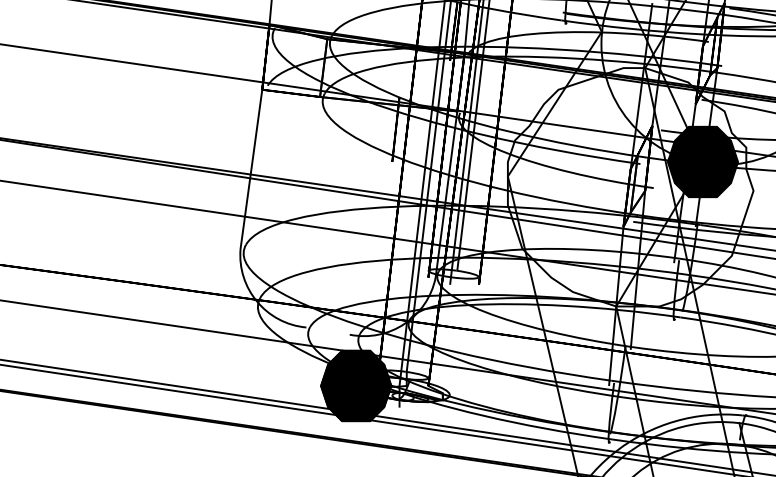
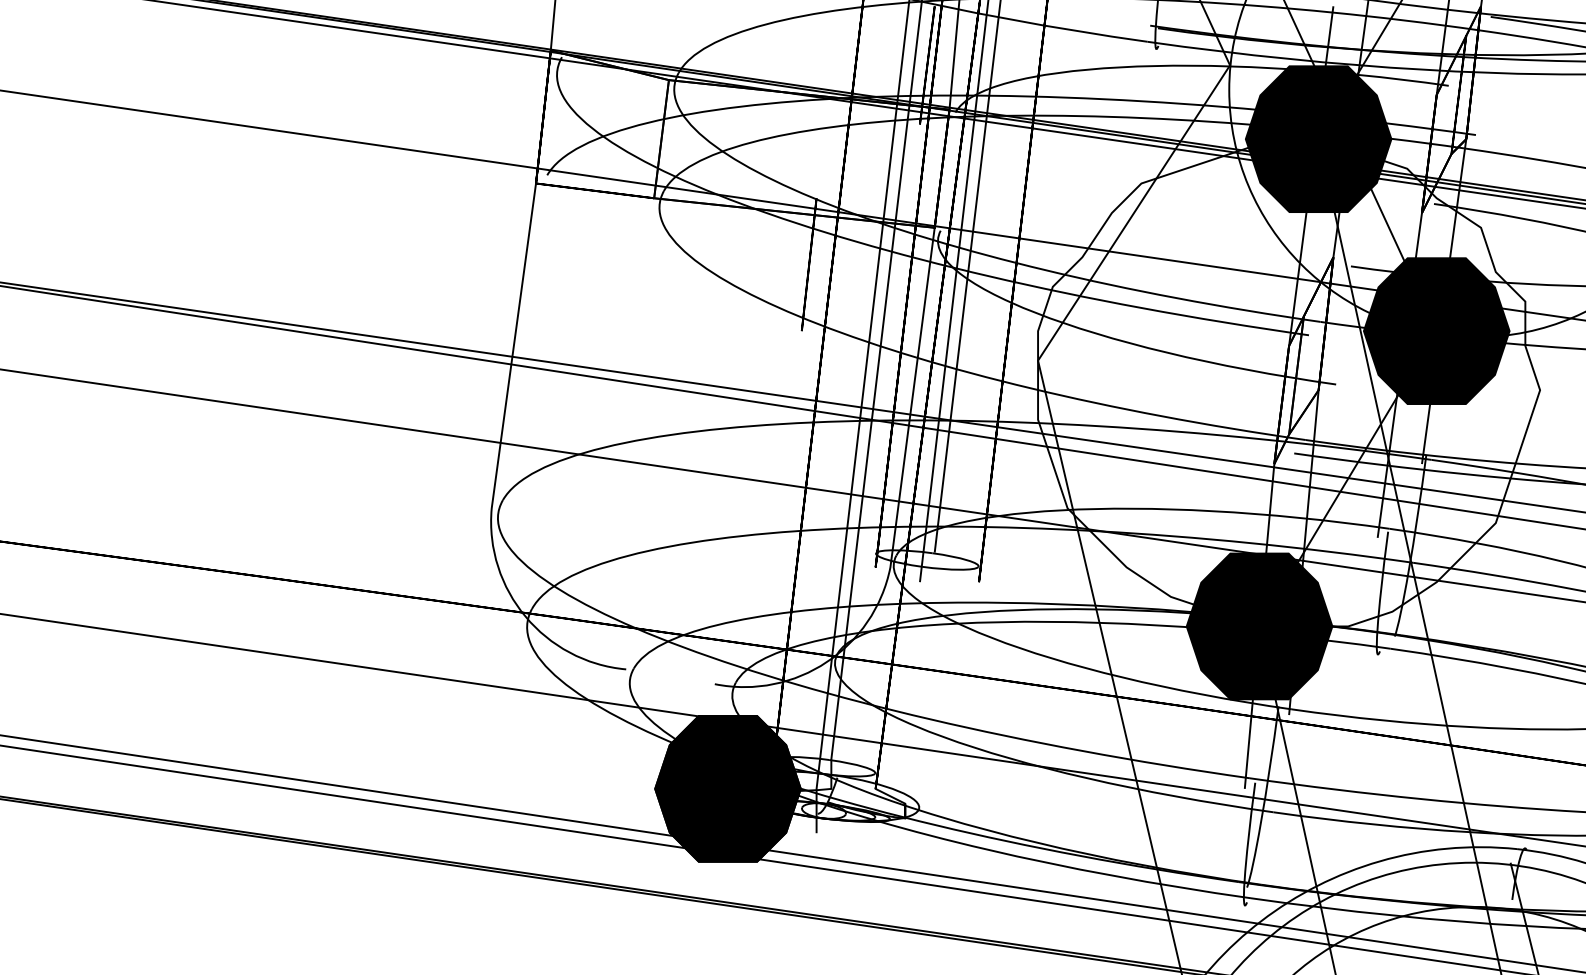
fill: (645, 67) -> (1319, 137), added
fill: (616, 306) -> (1260, 626), added

